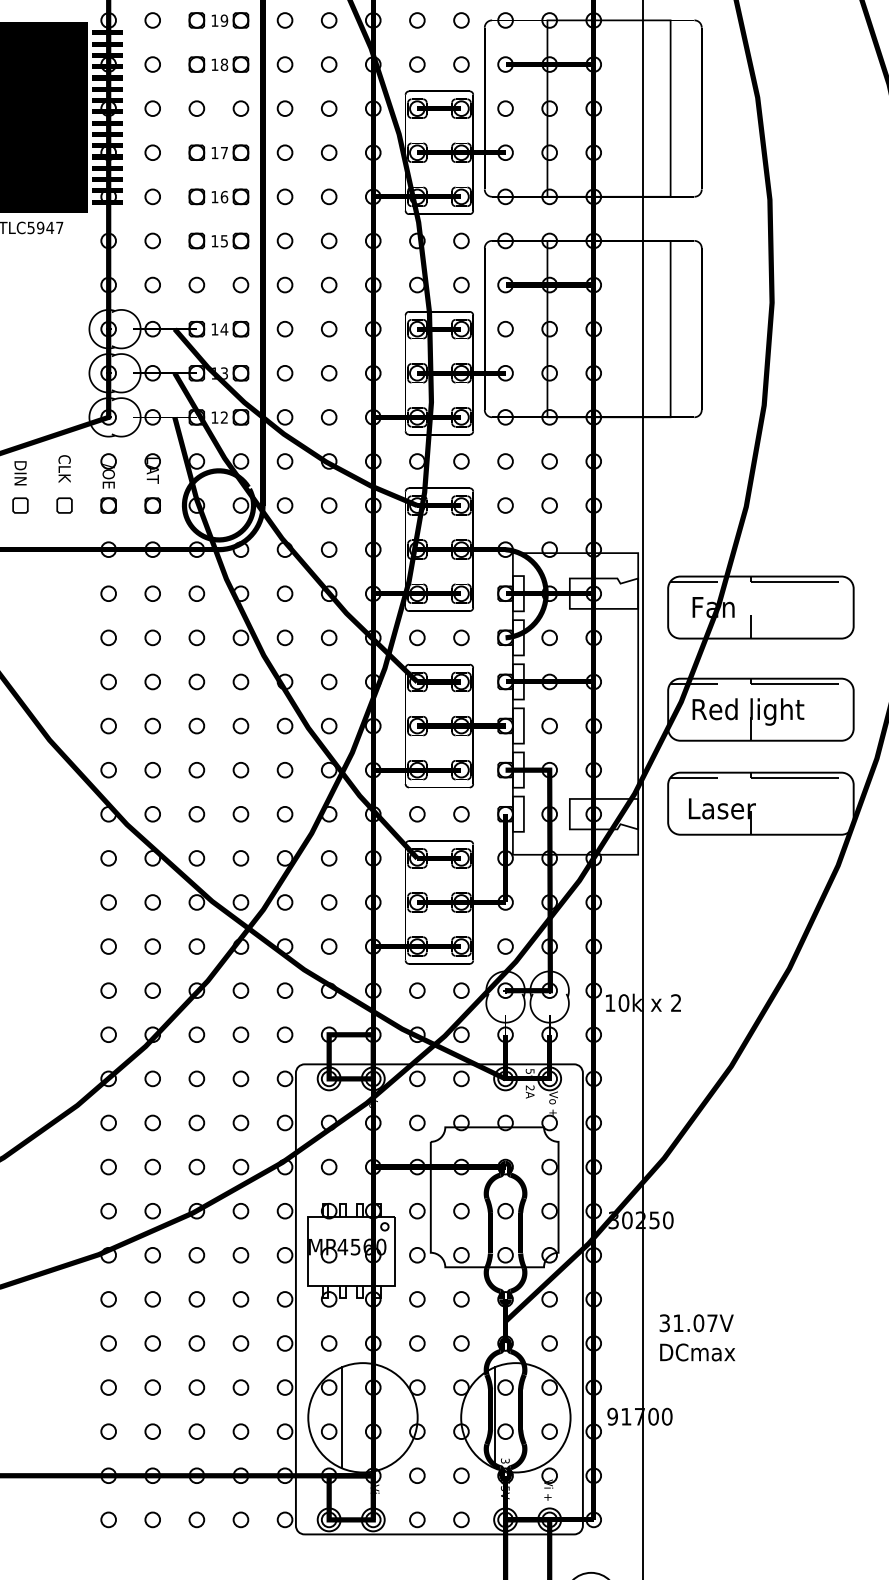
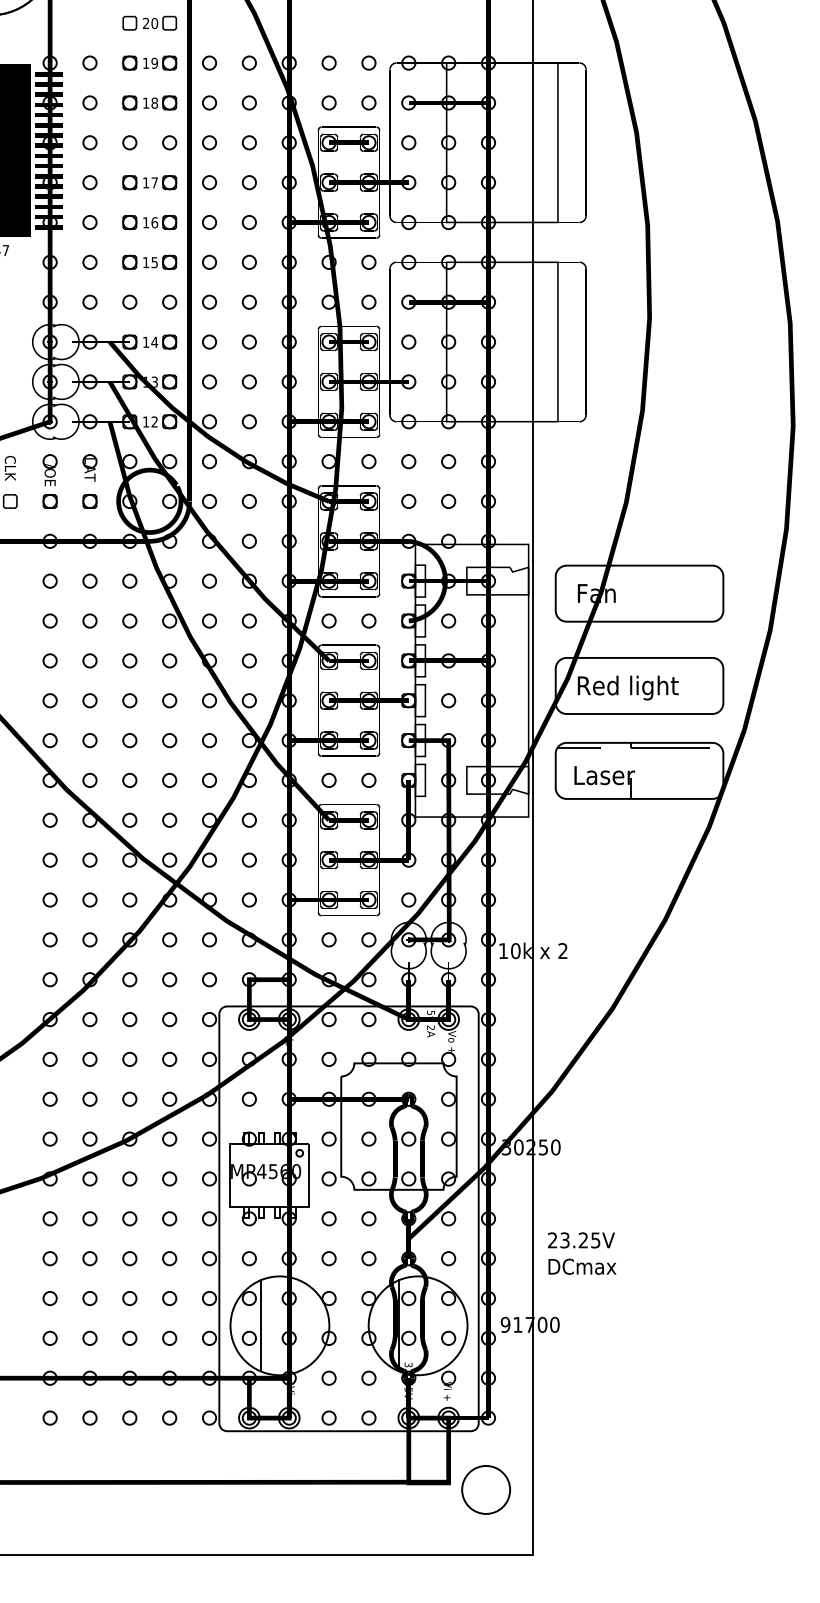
hatch: (754, 607) -> (633, 593), removed
hatch: (754, 709) -> (633, 685), removed
text: (688, 1323) -> (574, 1240), 31.07V -> 23.25V

